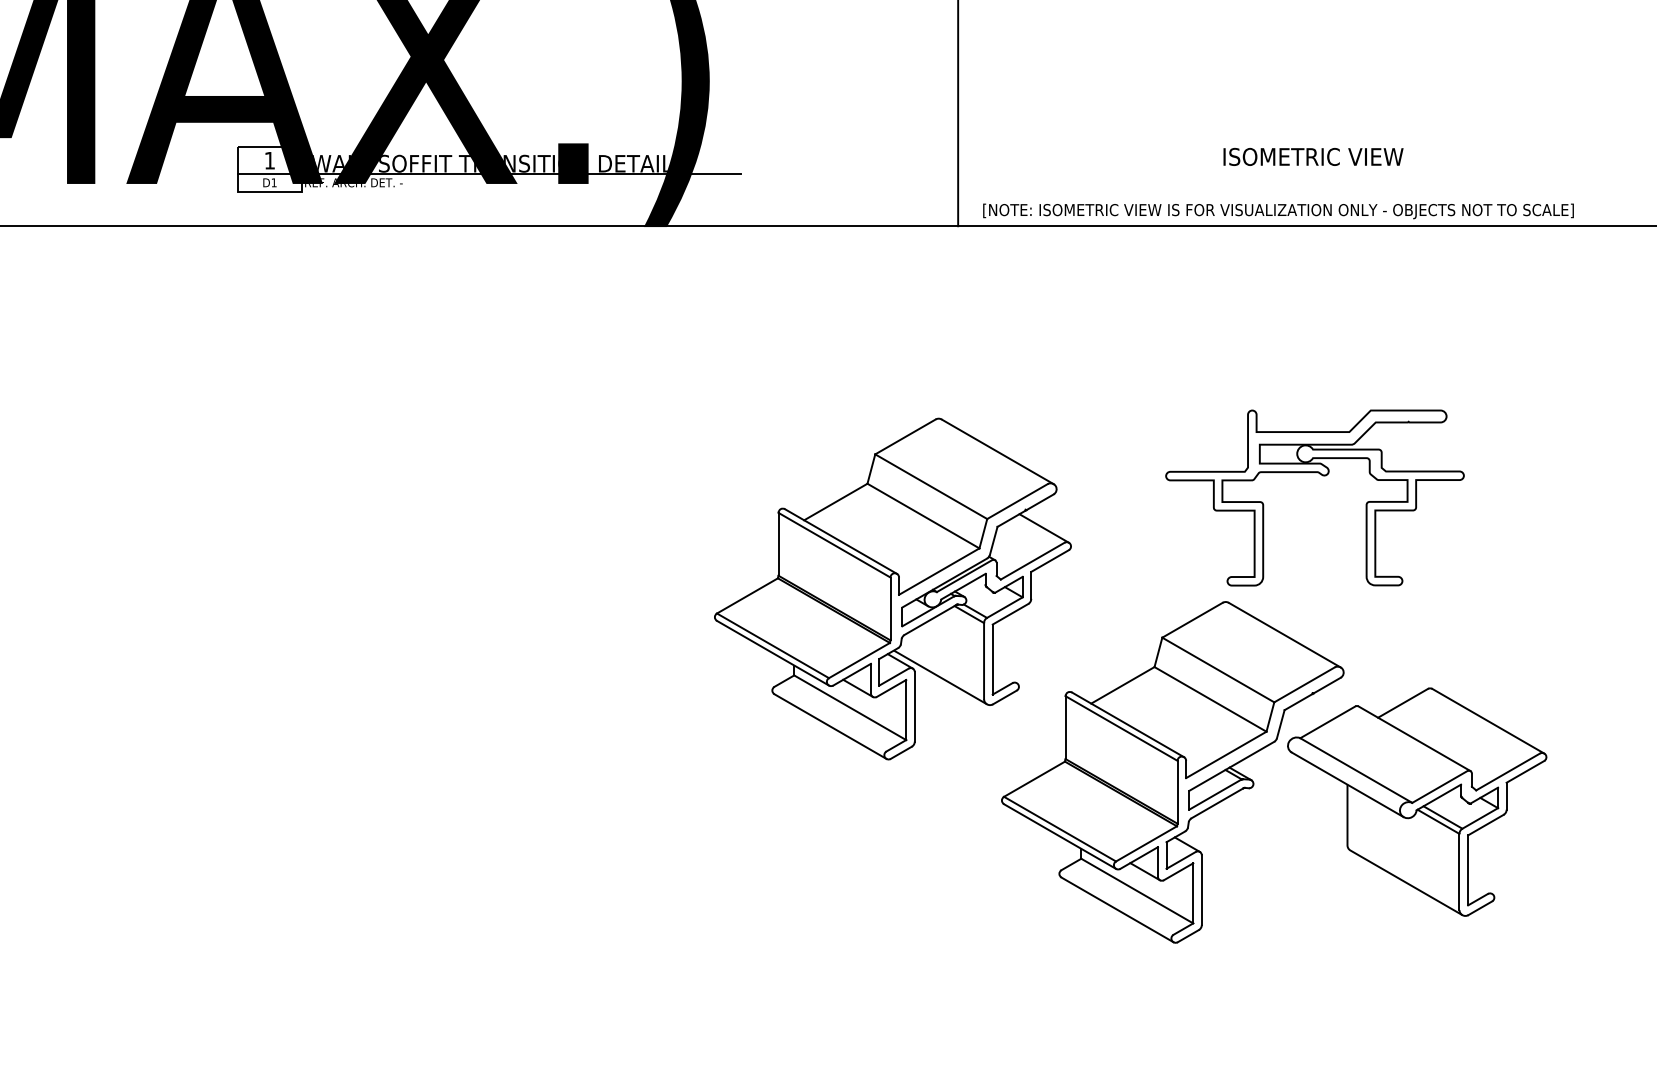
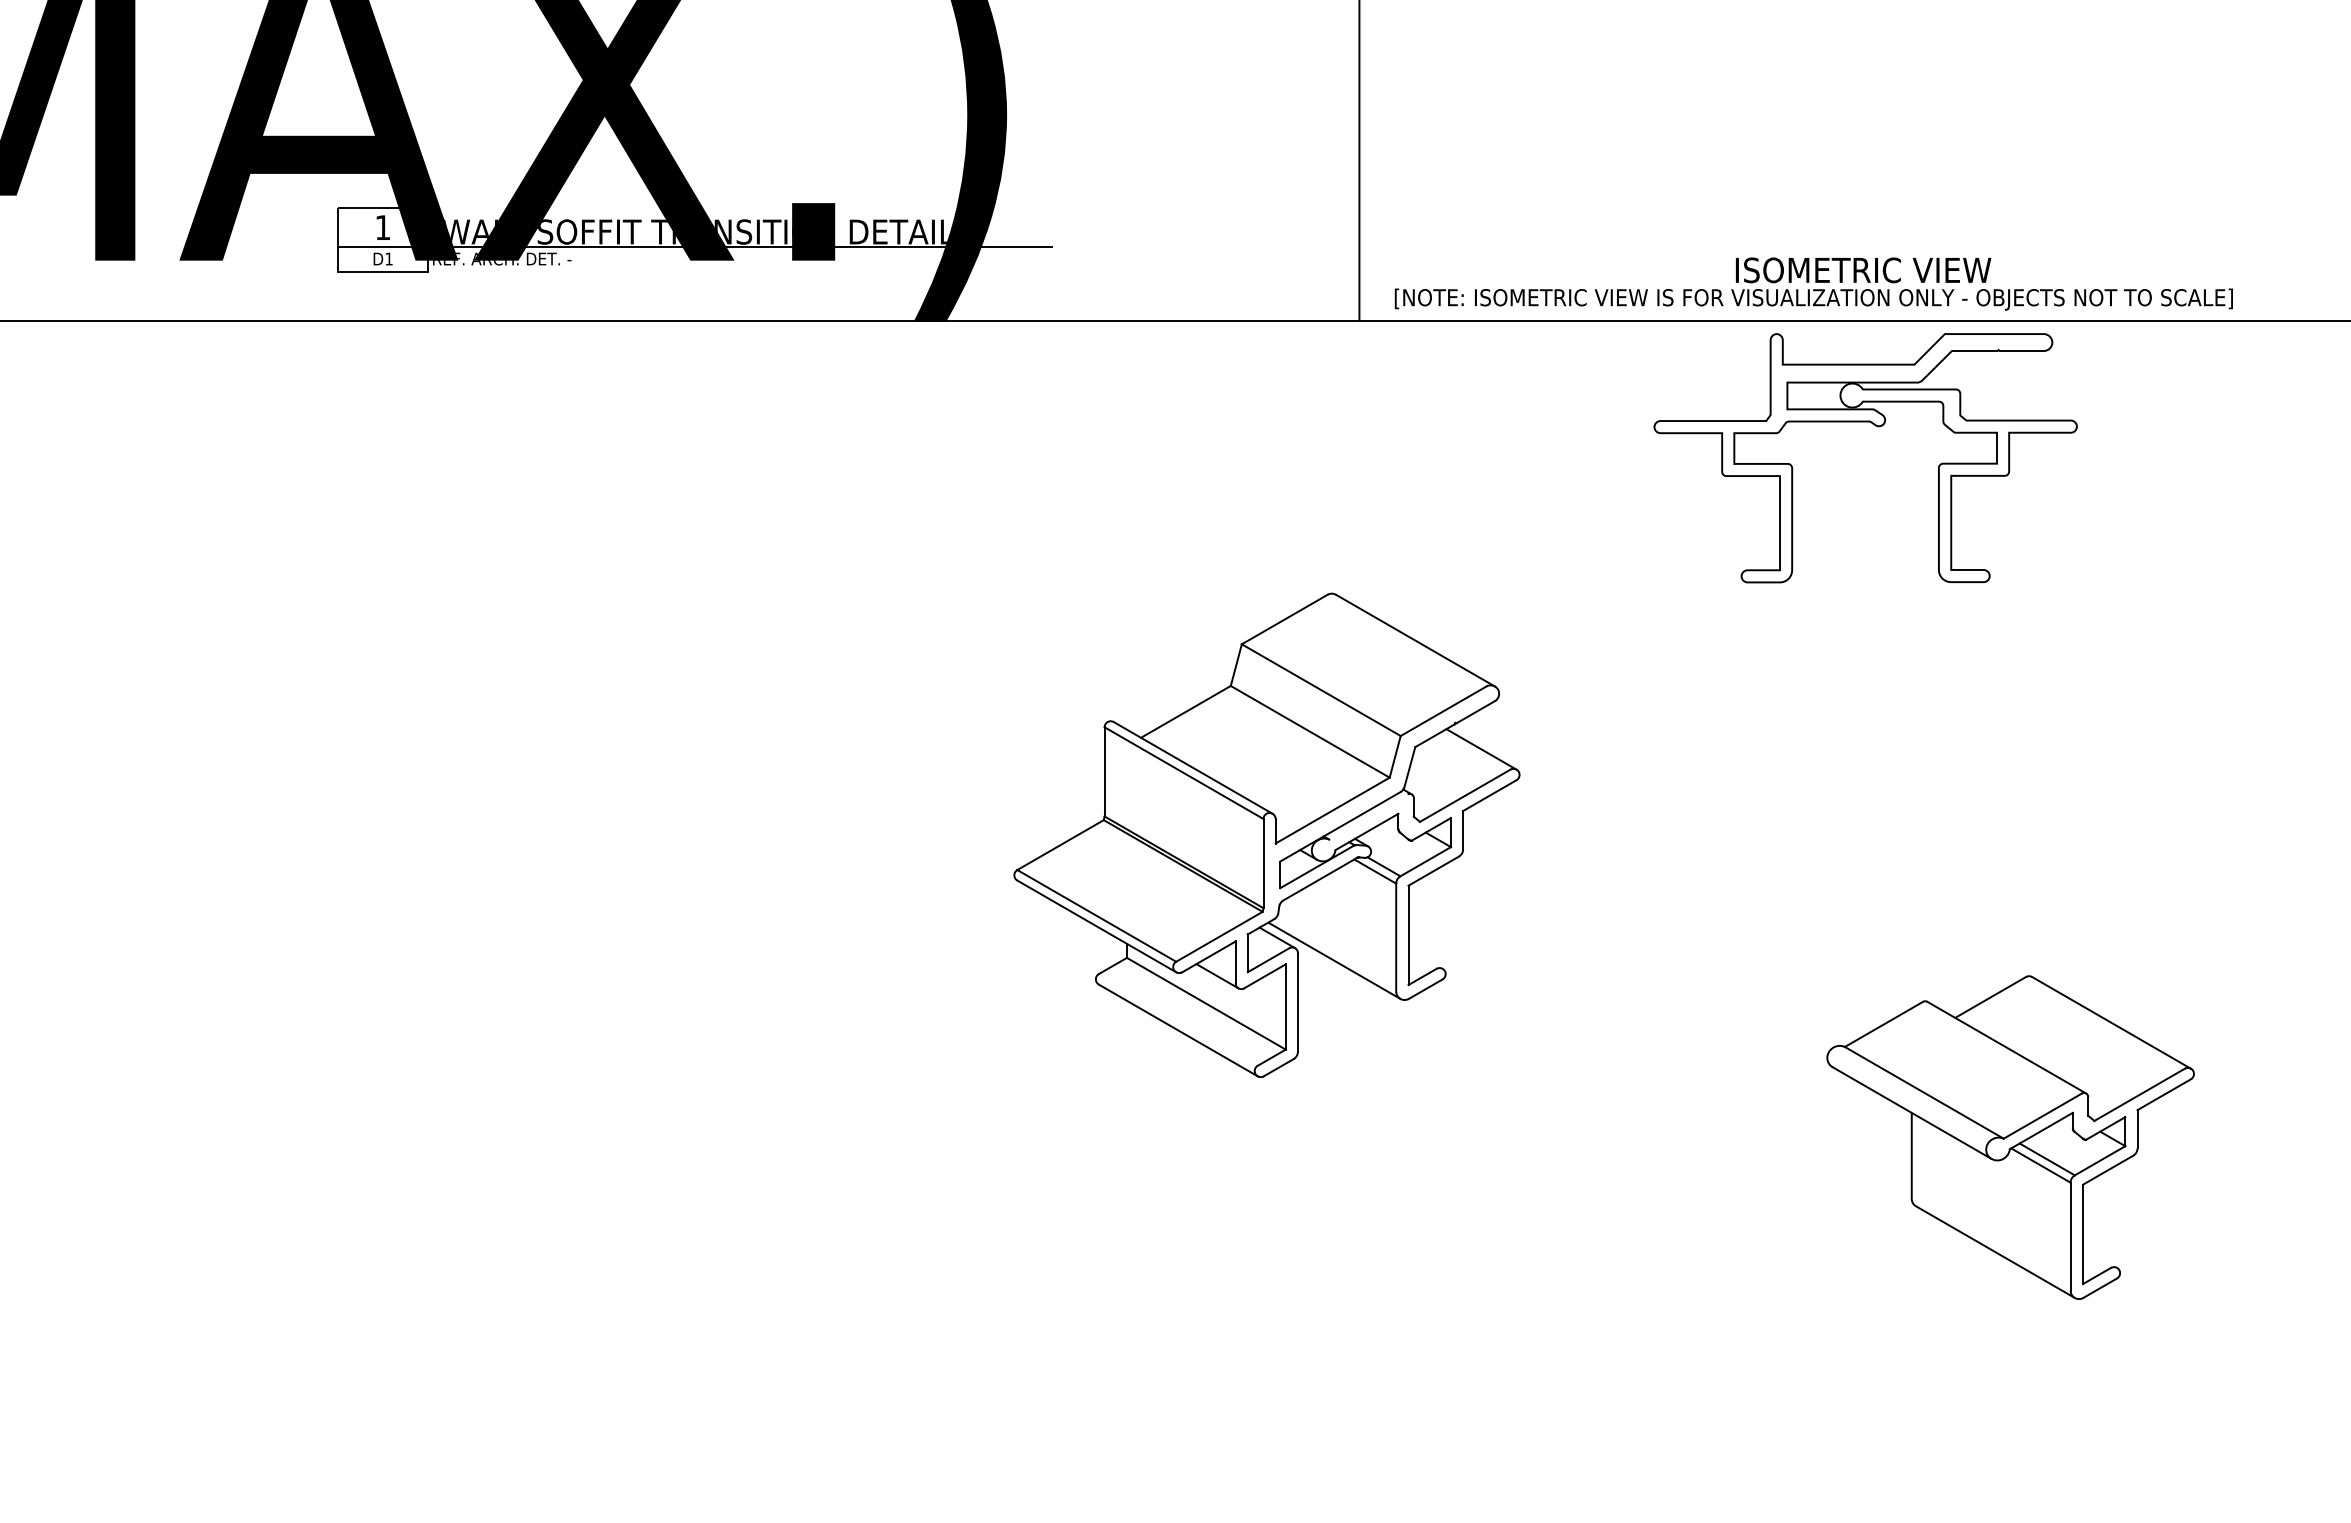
text: (1313, 157) -> (1863, 270), moved
part: (1321, 475) -> (1875, 426), moved
line: (964, 575) -> (1368, 816), removed
part: (1172, 772) -> (1663, 1095), removed

